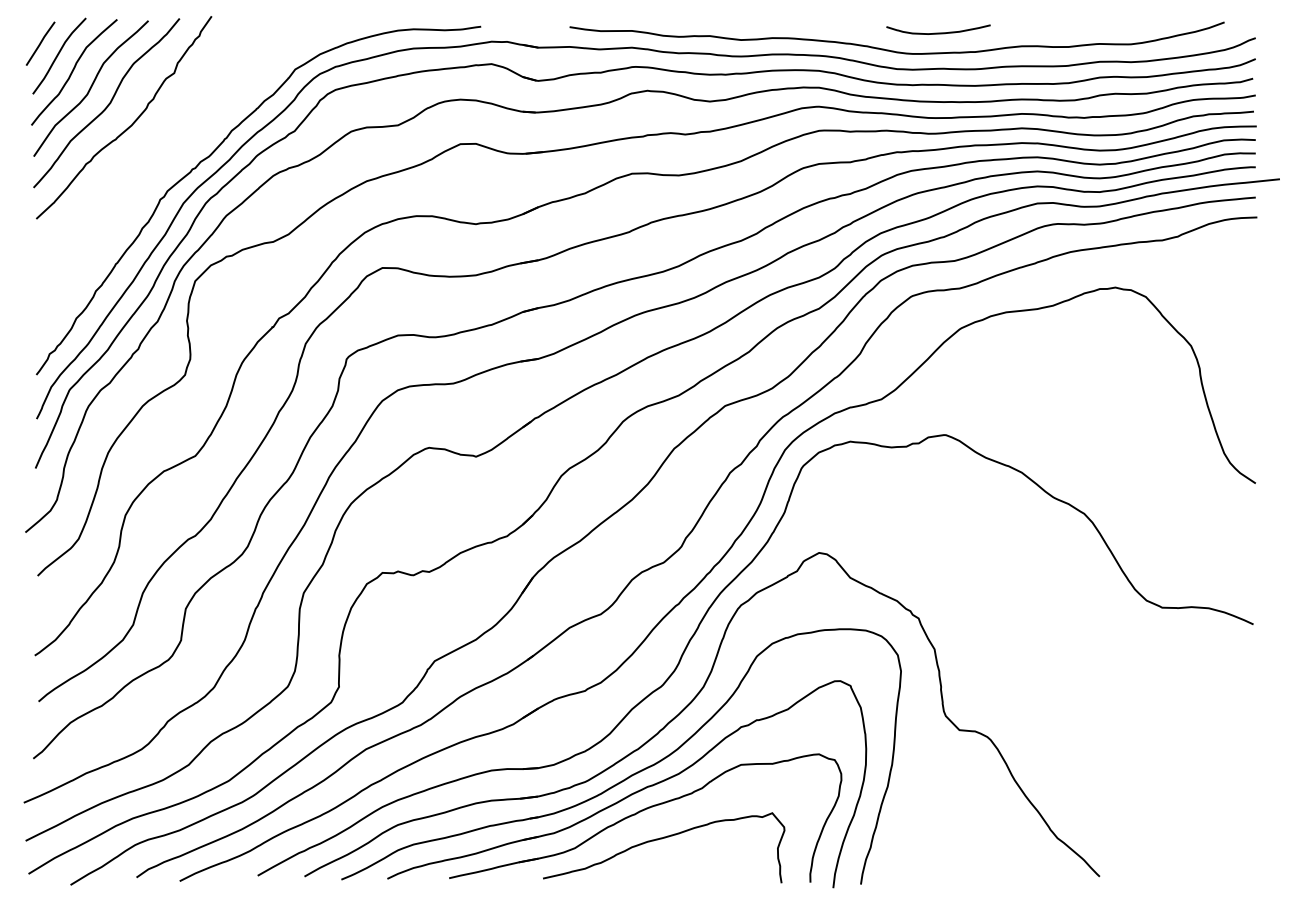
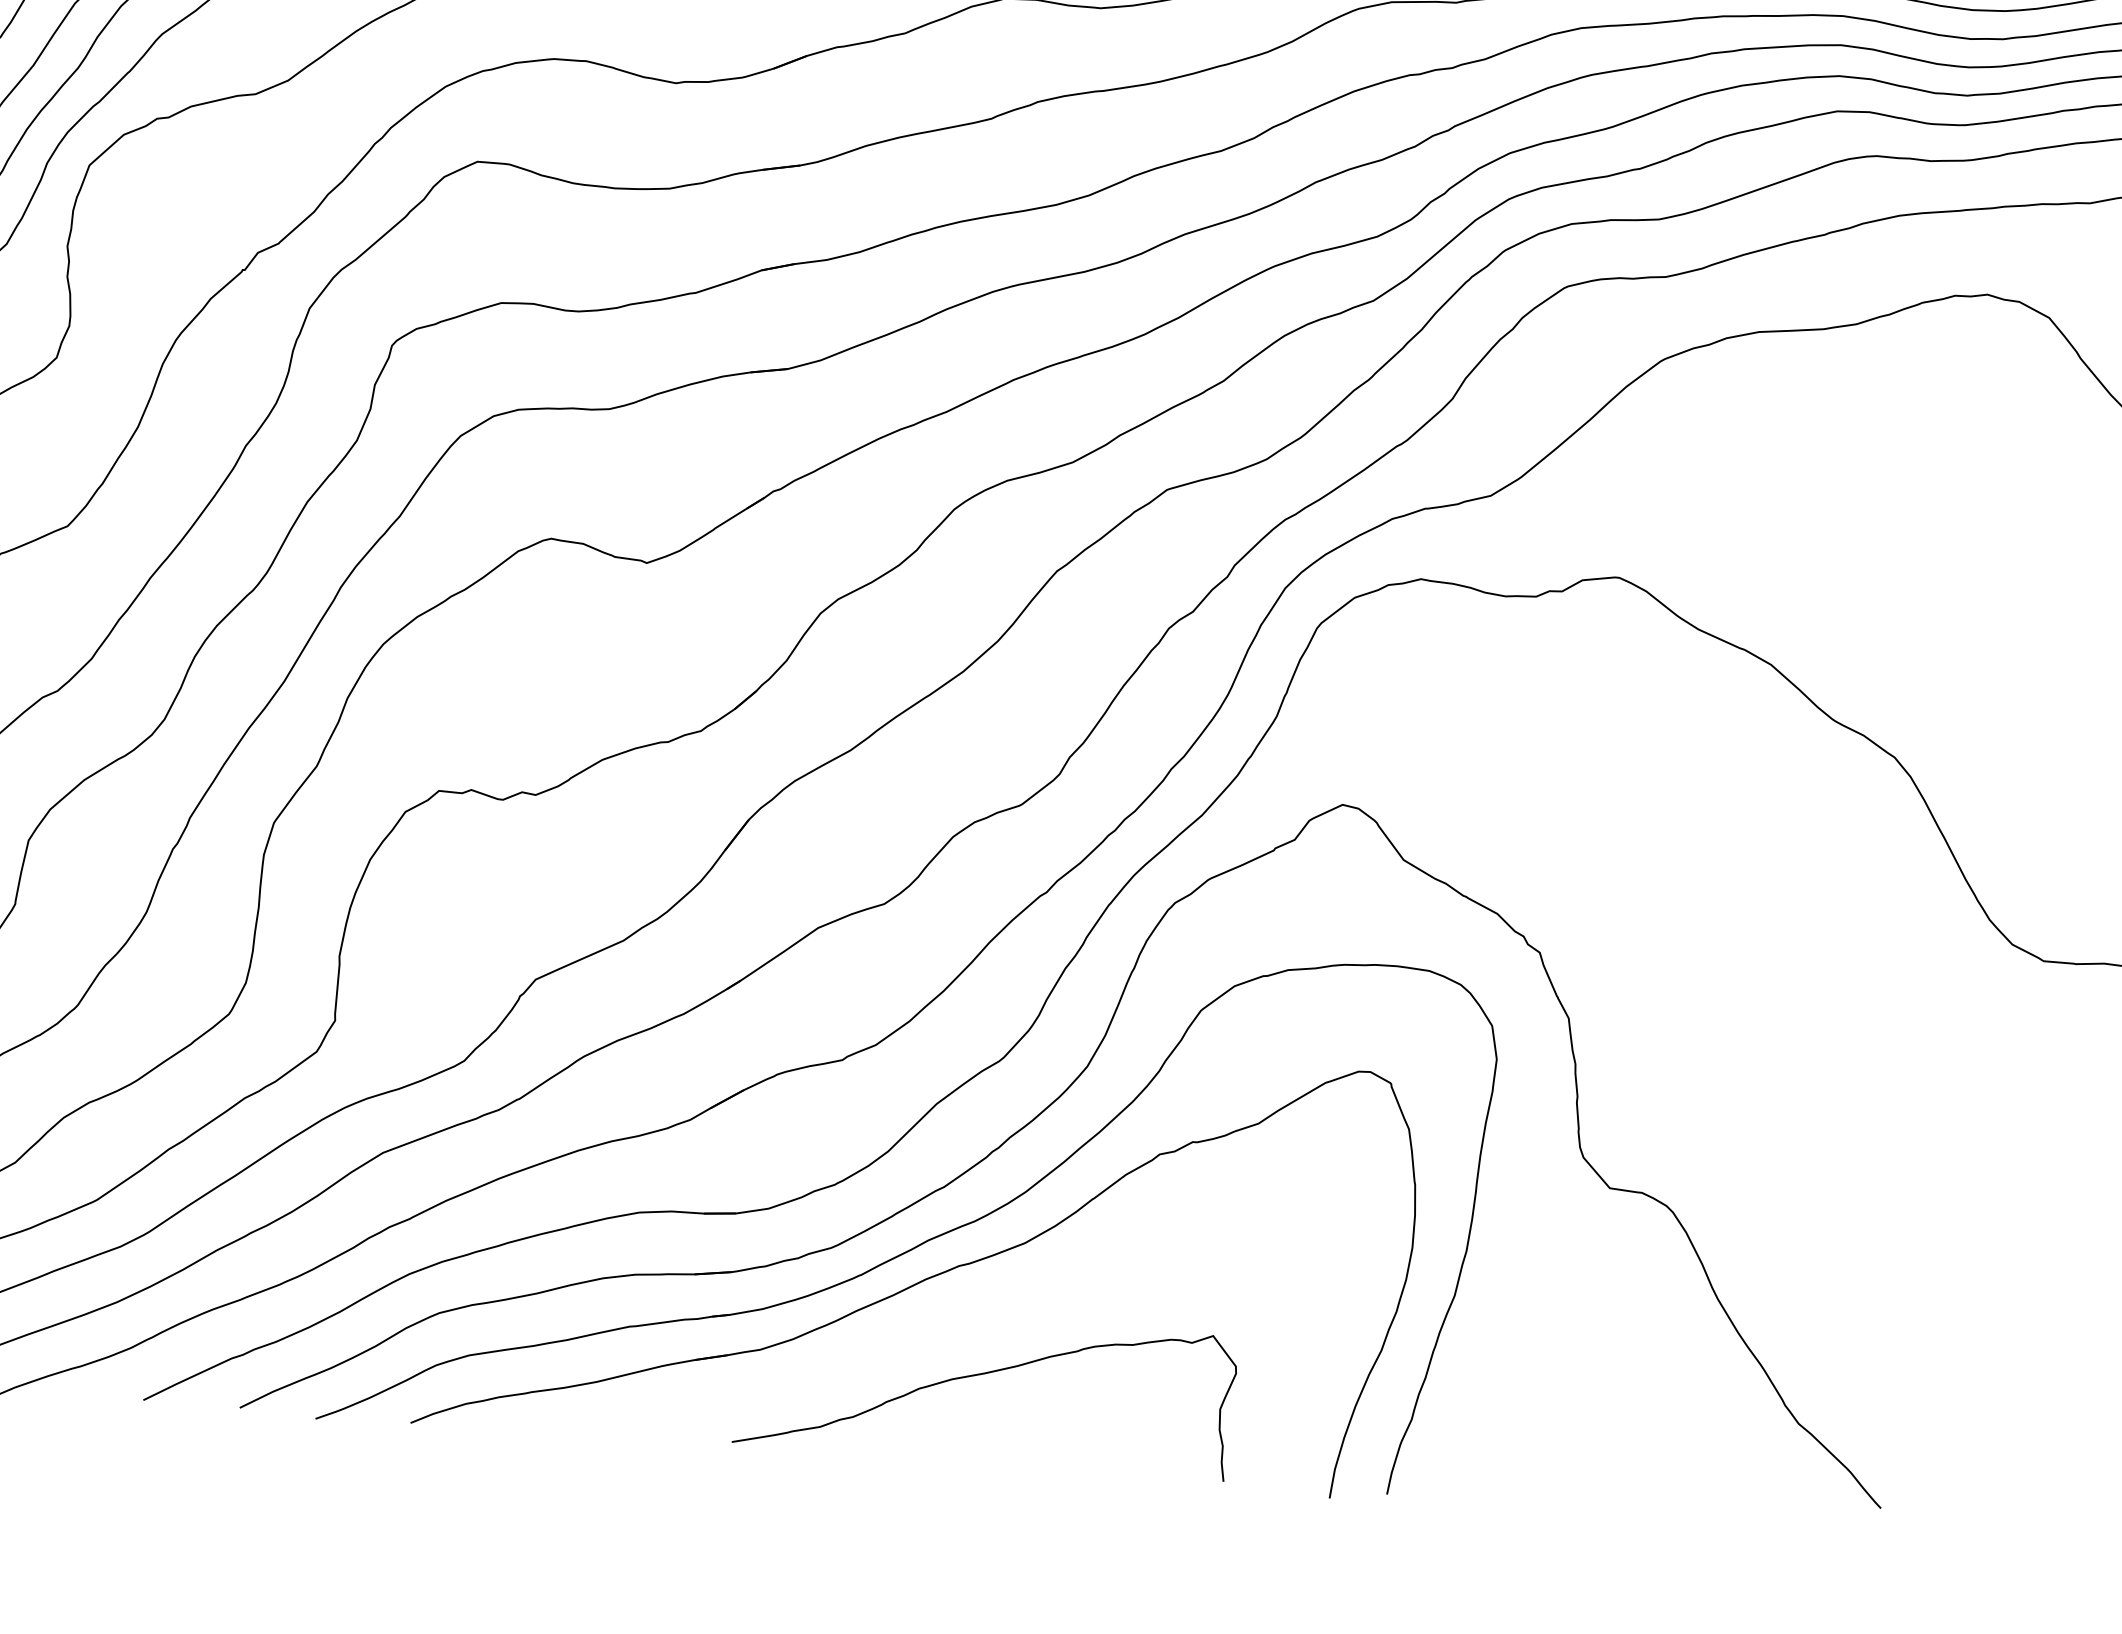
part: (642, 811) -> (945, 1316), removed

